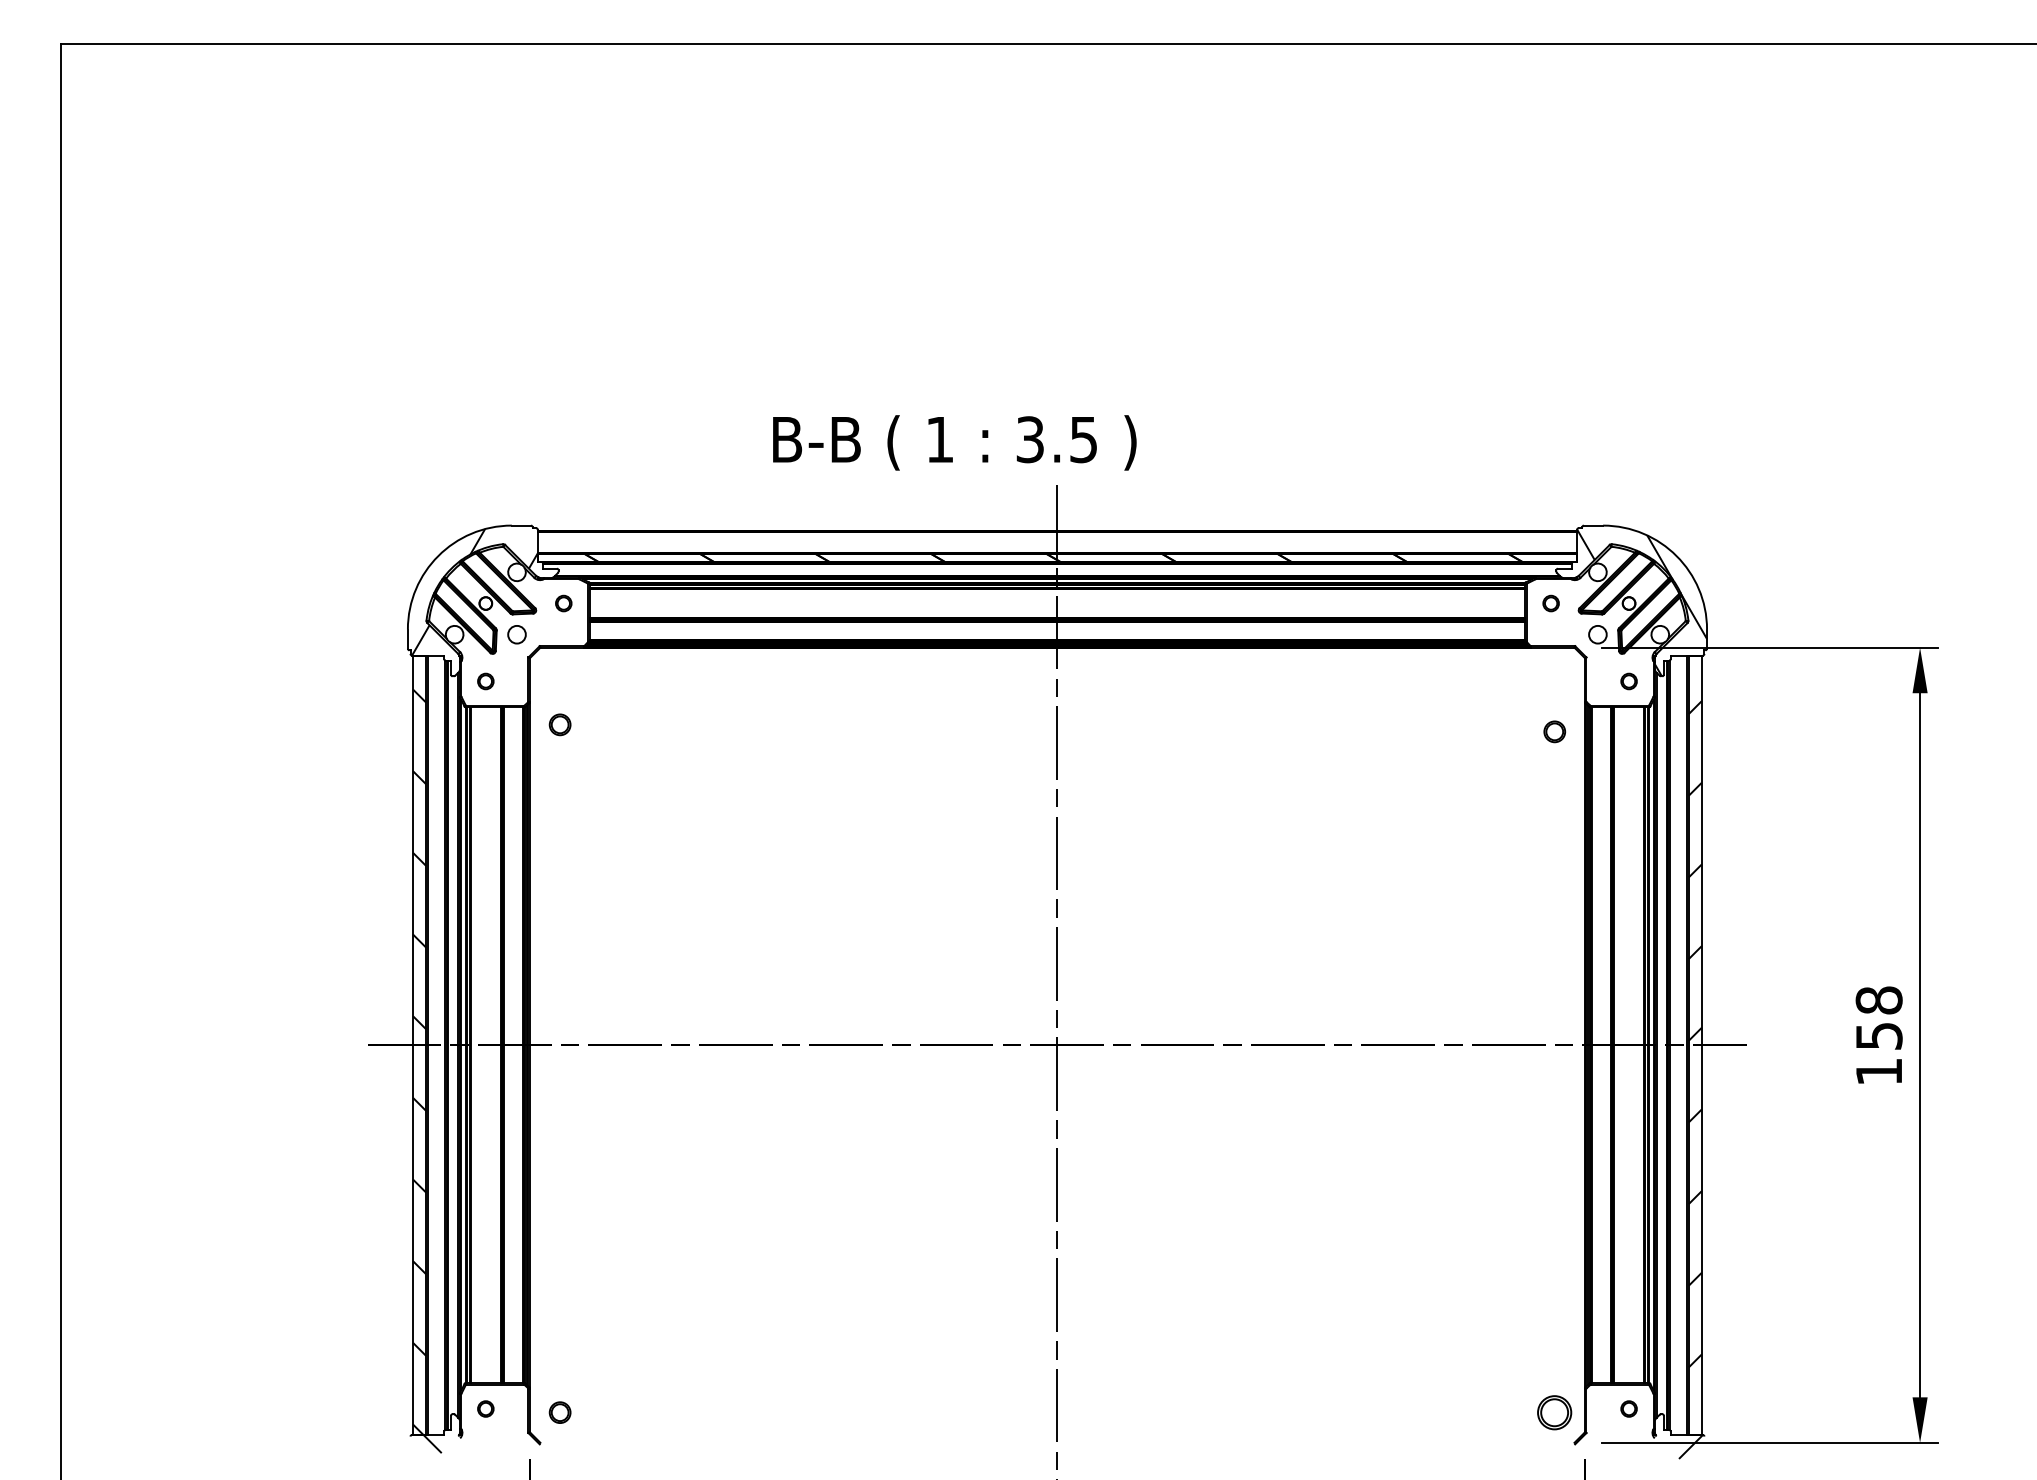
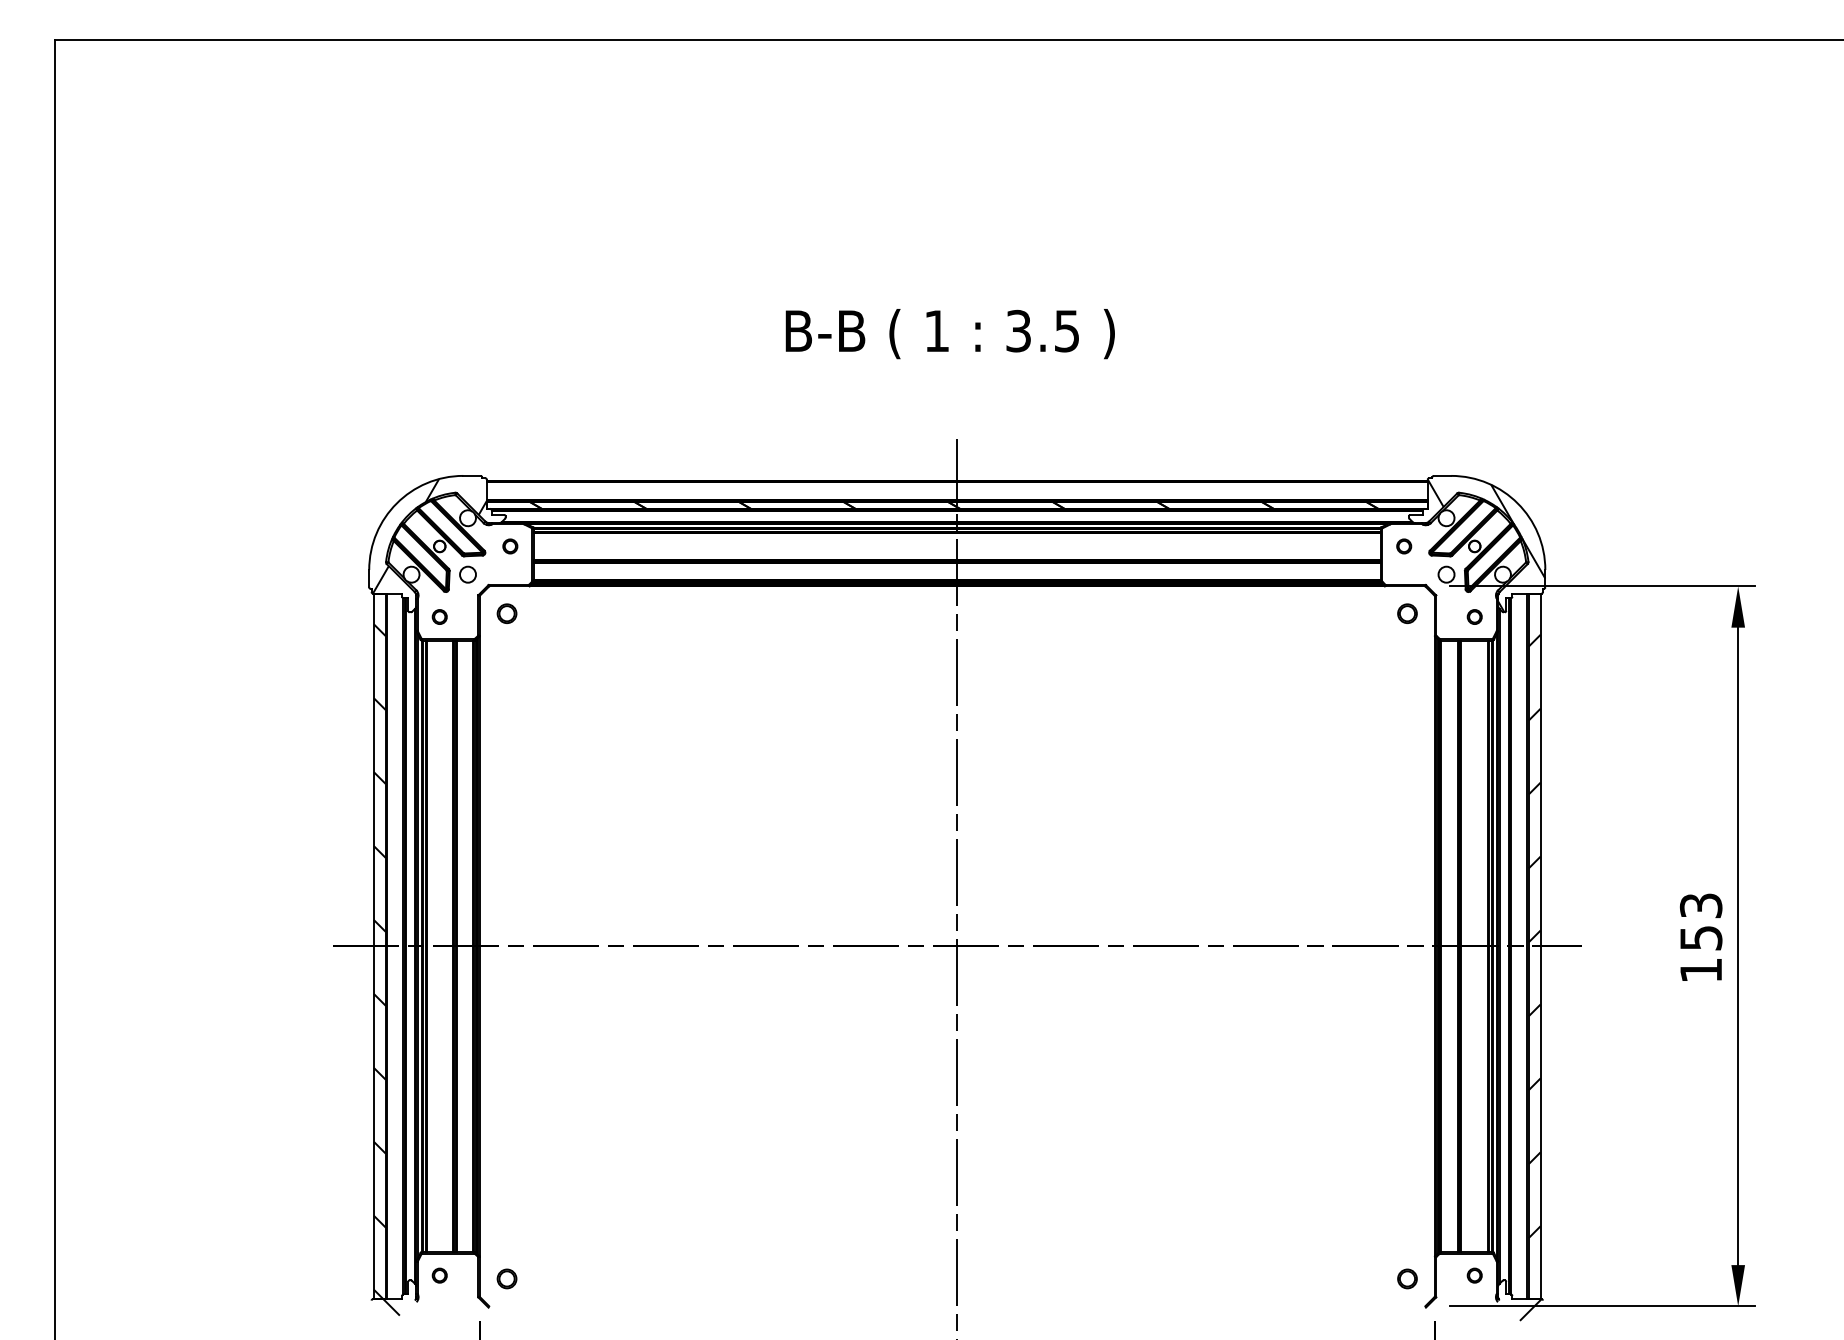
text: (954, 442) -> (950, 333), moved
part: (559, 724) -> (506, 613), moved
part: (1554, 731) -> (1407, 613), moved
text: (1878, 1000) -> (1700, 905), 158 -> 153
part: (1554, 1412) -> (1407, 1278), size x0.62

